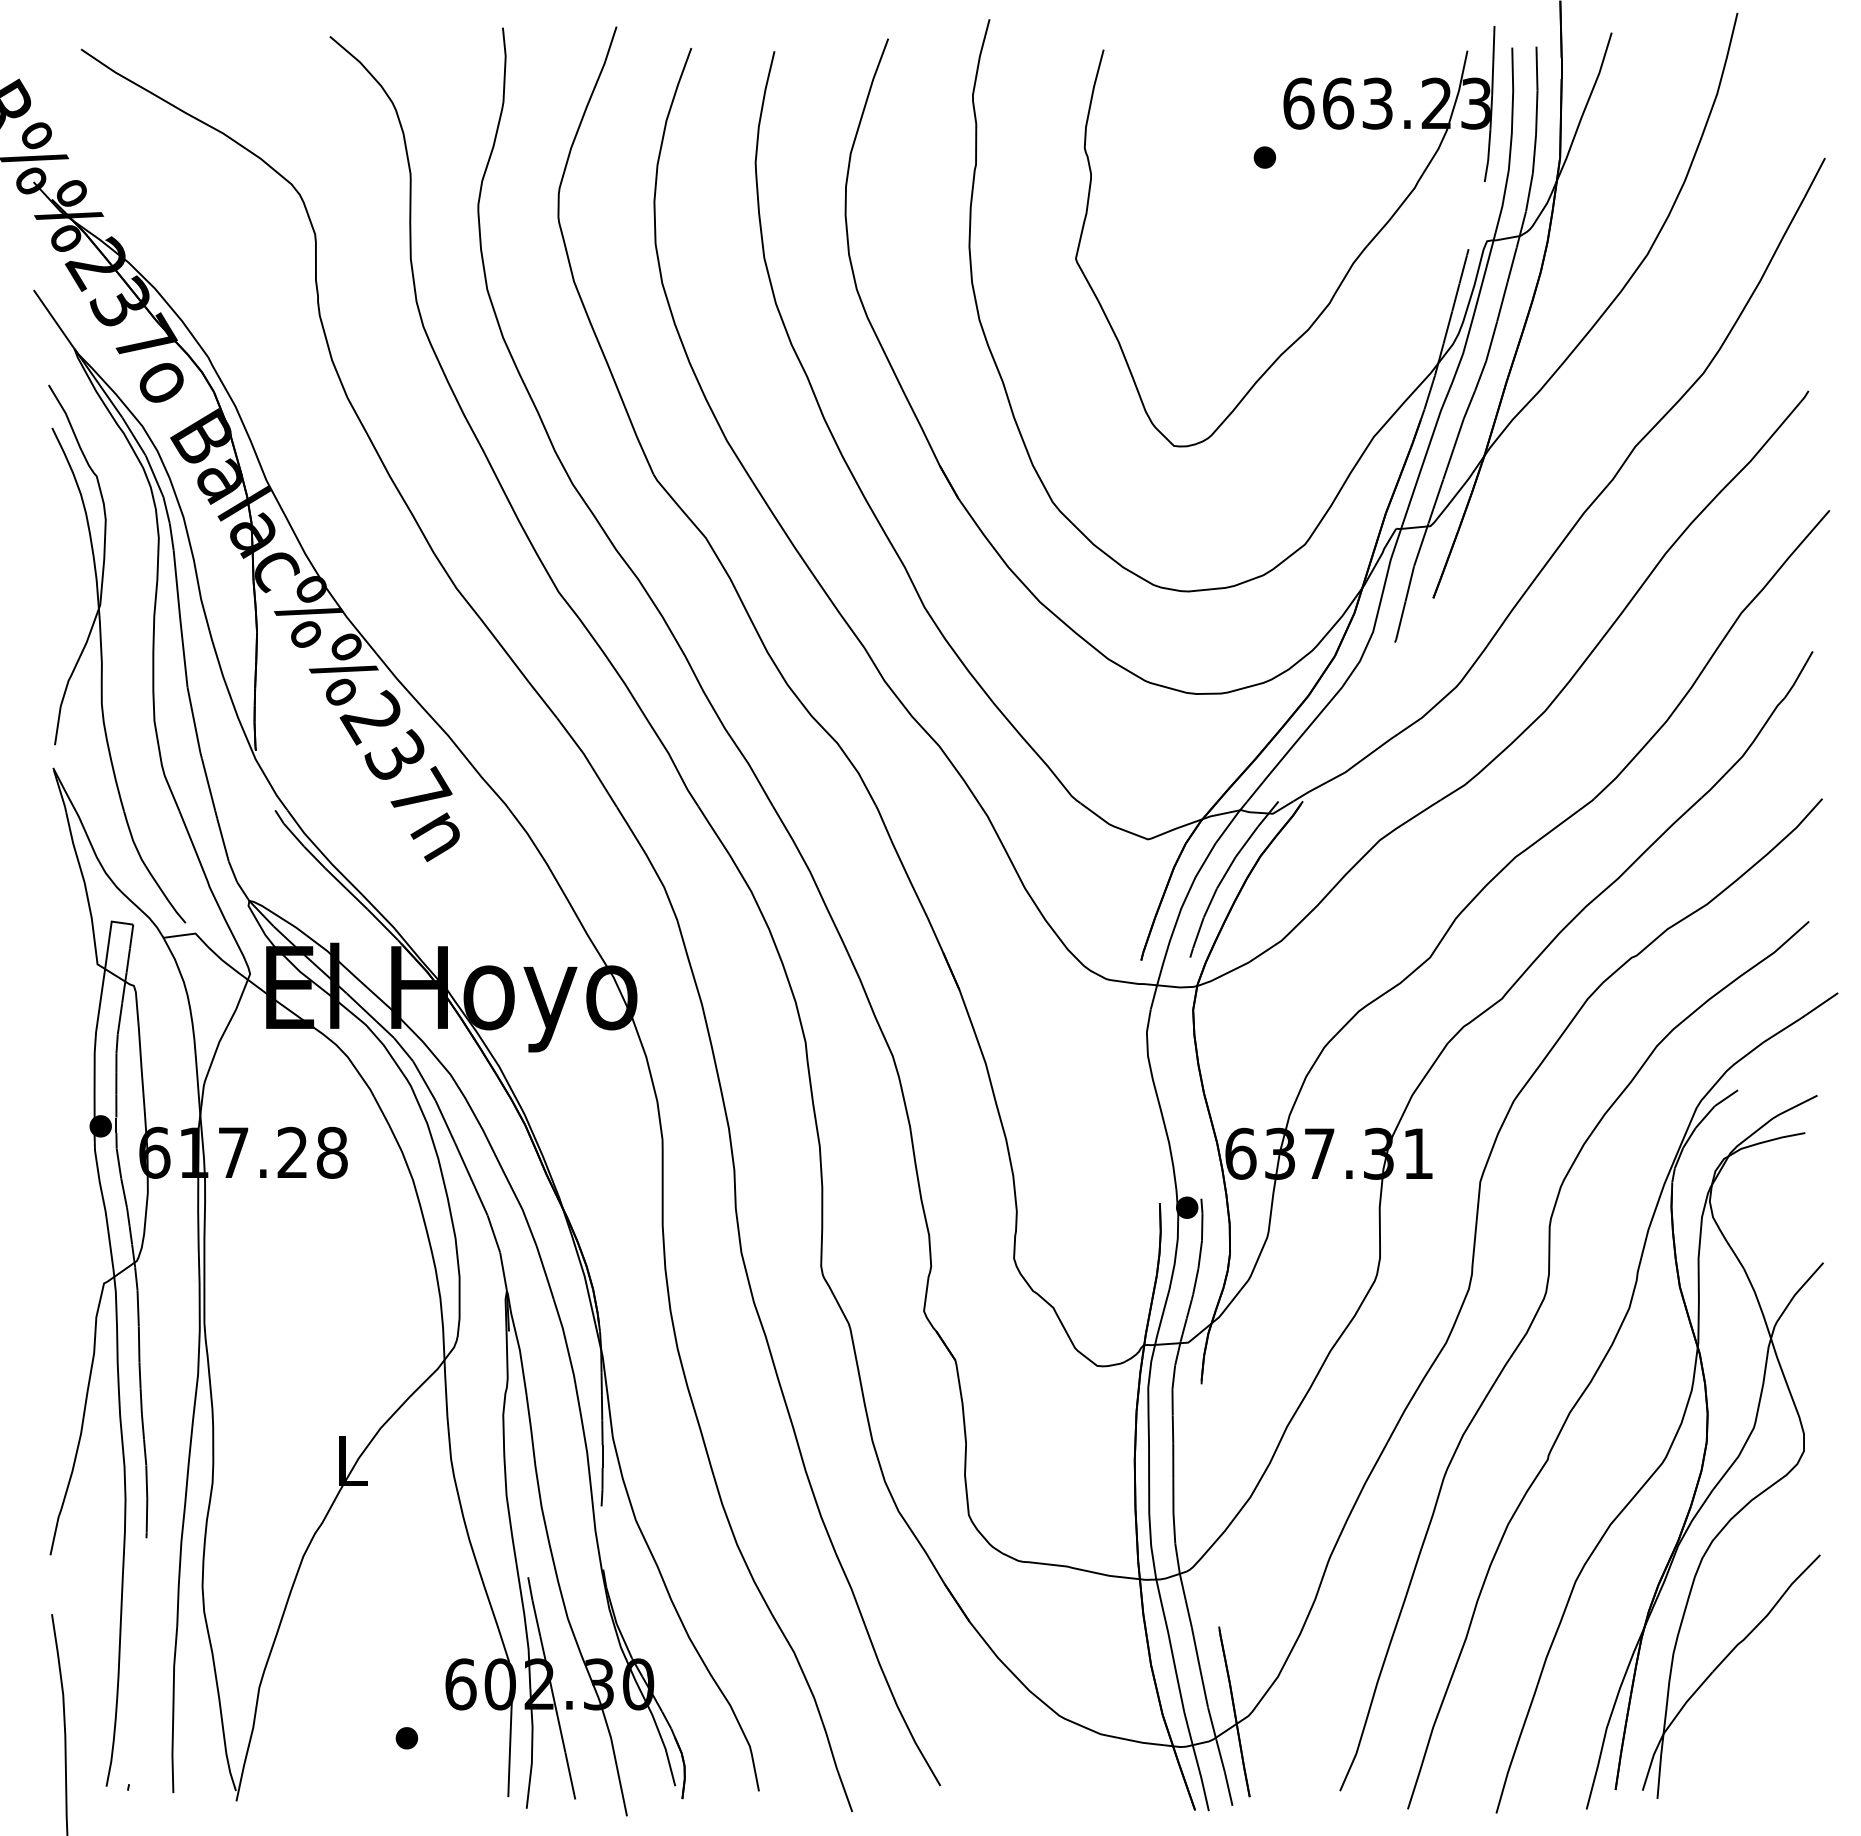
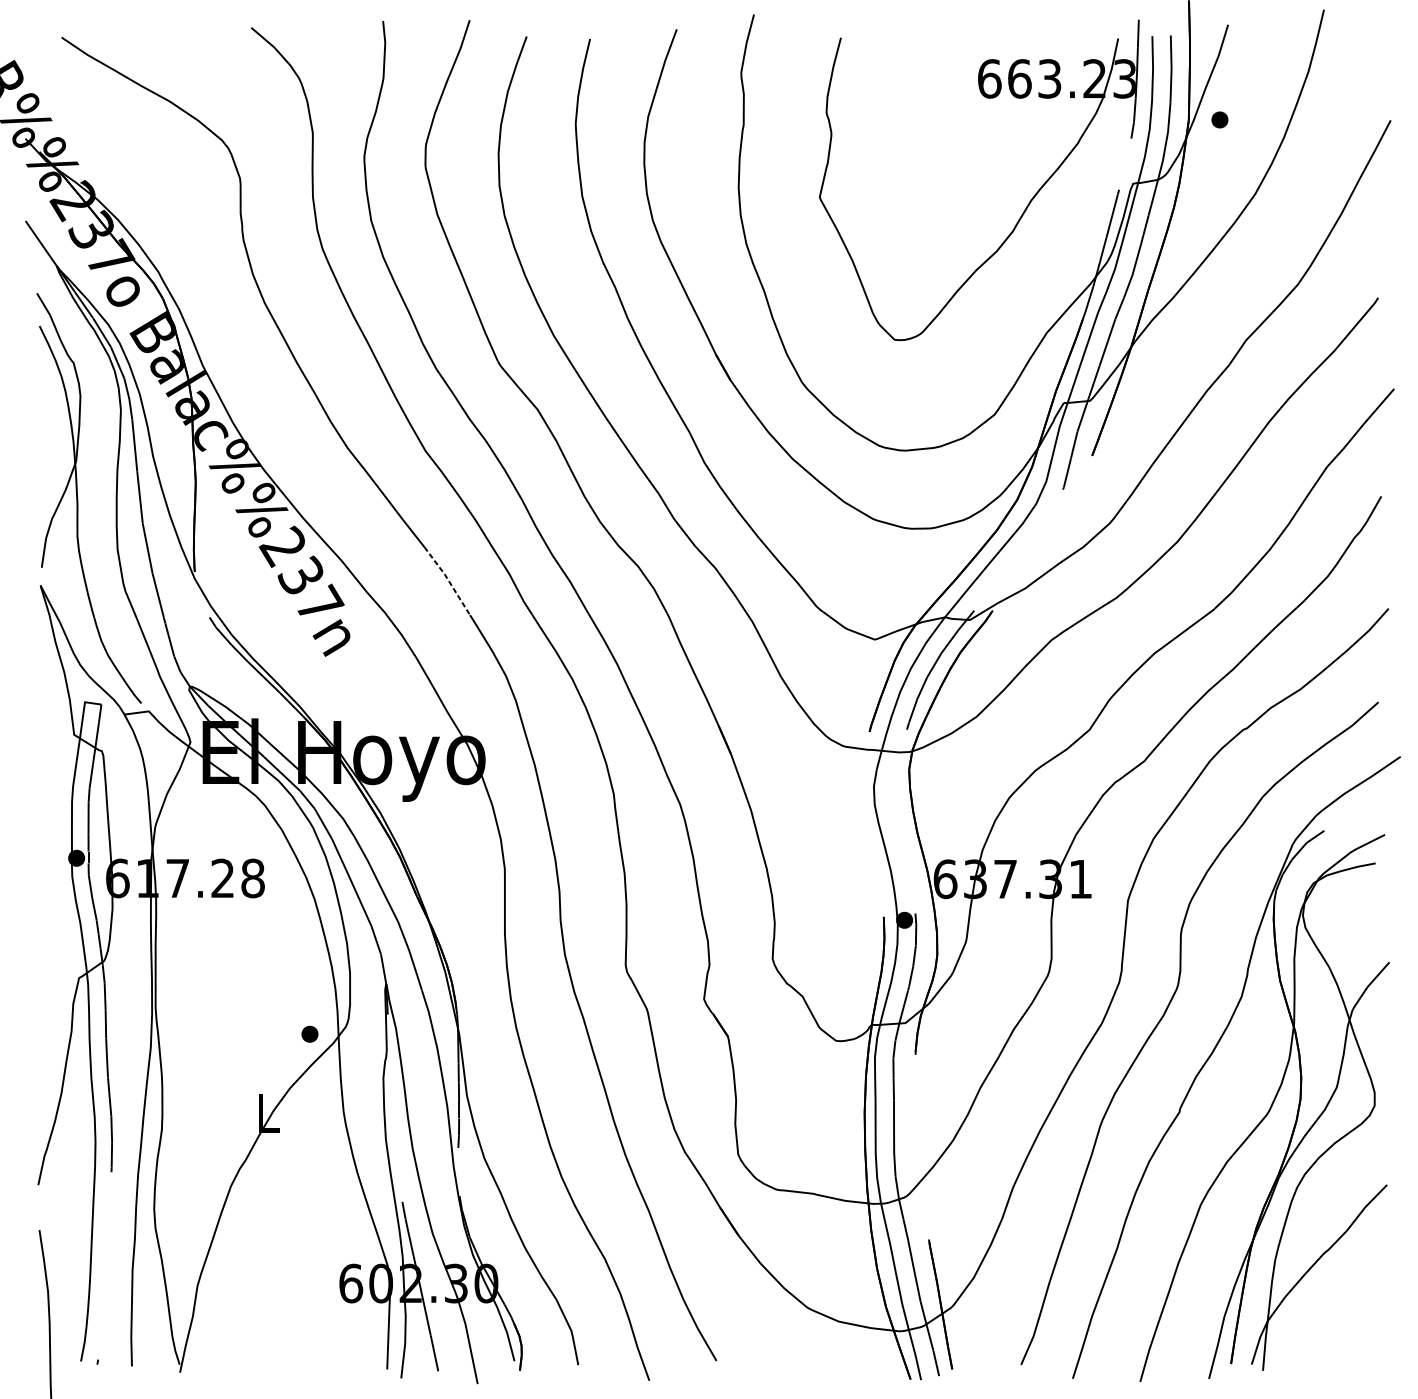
part: (1264, 157) -> (1219, 119), moved
line: (588, 762) -> (448, 580), solid -> dashed
part: (406, 1738) -> (309, 1034), moved

